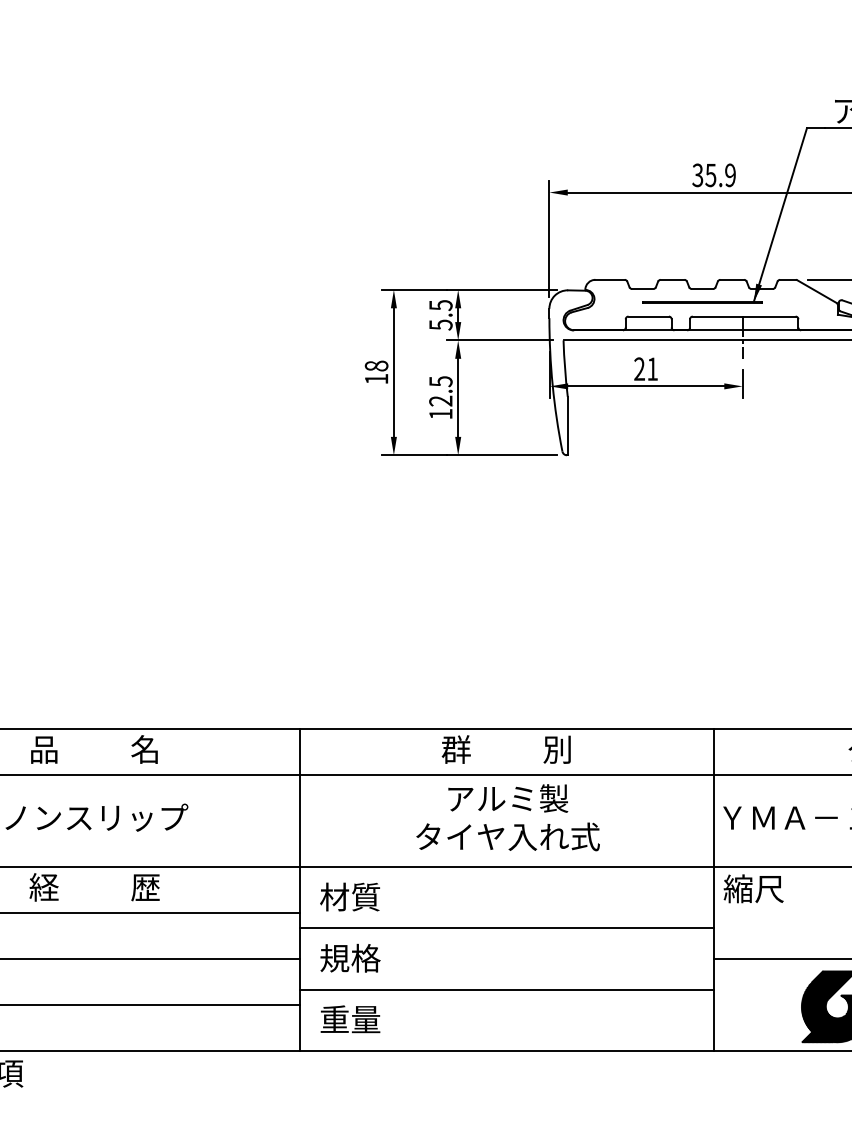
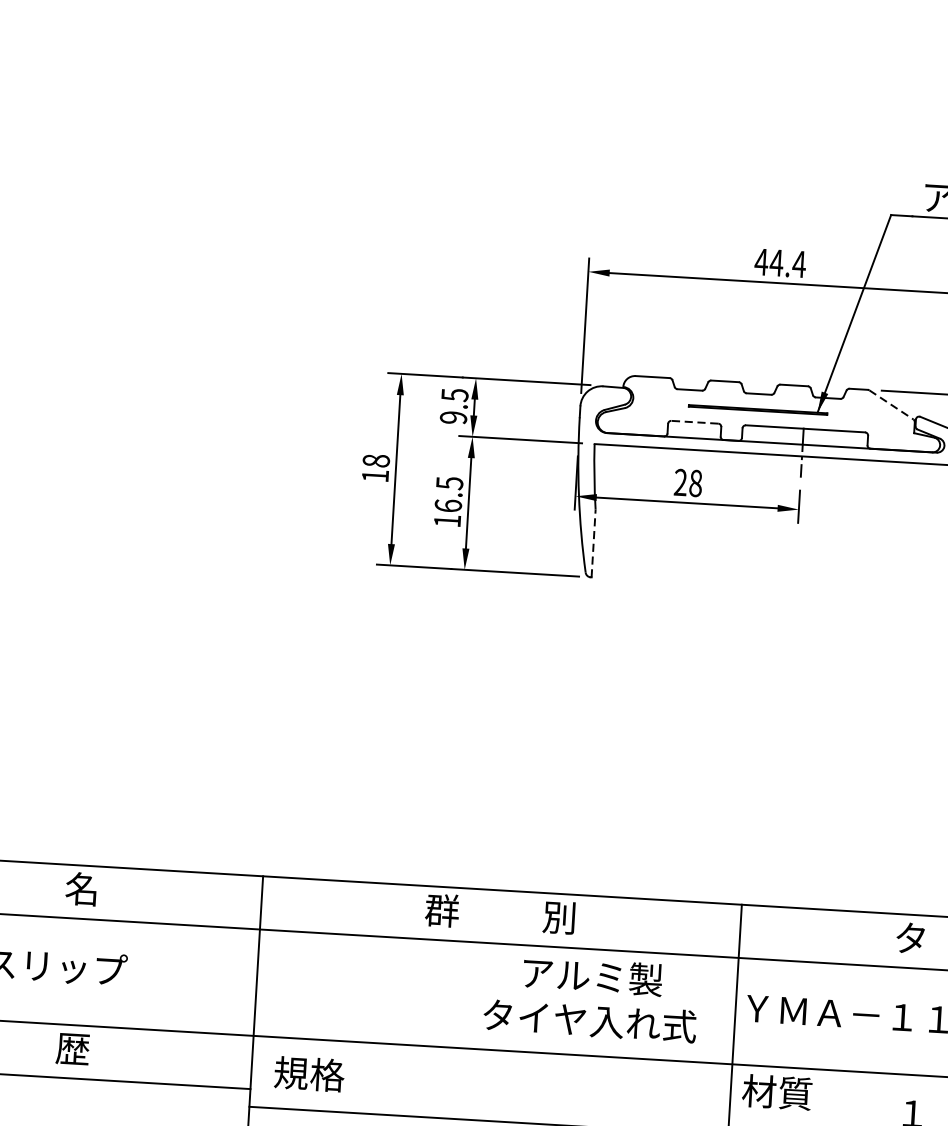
text: (714, 175) -> (780, 263), 35.9 -> 44.4
line: (816, 291) -> (890, 404), solid -> dashed
line: (648, 316) -> (694, 422), solid -> dashed
text: (440, 324) -> (453, 417), 5.5 -> 9.5
text: (652, 368) -> (695, 482), 21 -> 28
text: (440, 400) -> (447, 505), 12.5 -> 16.5
line: (567, 425) -> (593, 542), solid -> dashed
text: (507, 817) -> (590, 998), moved
text: (753, 888) -> (776, 1091), 縮尺 -> 材質
text: (350, 896) -> (309, 1073), 材質 -> 規格

